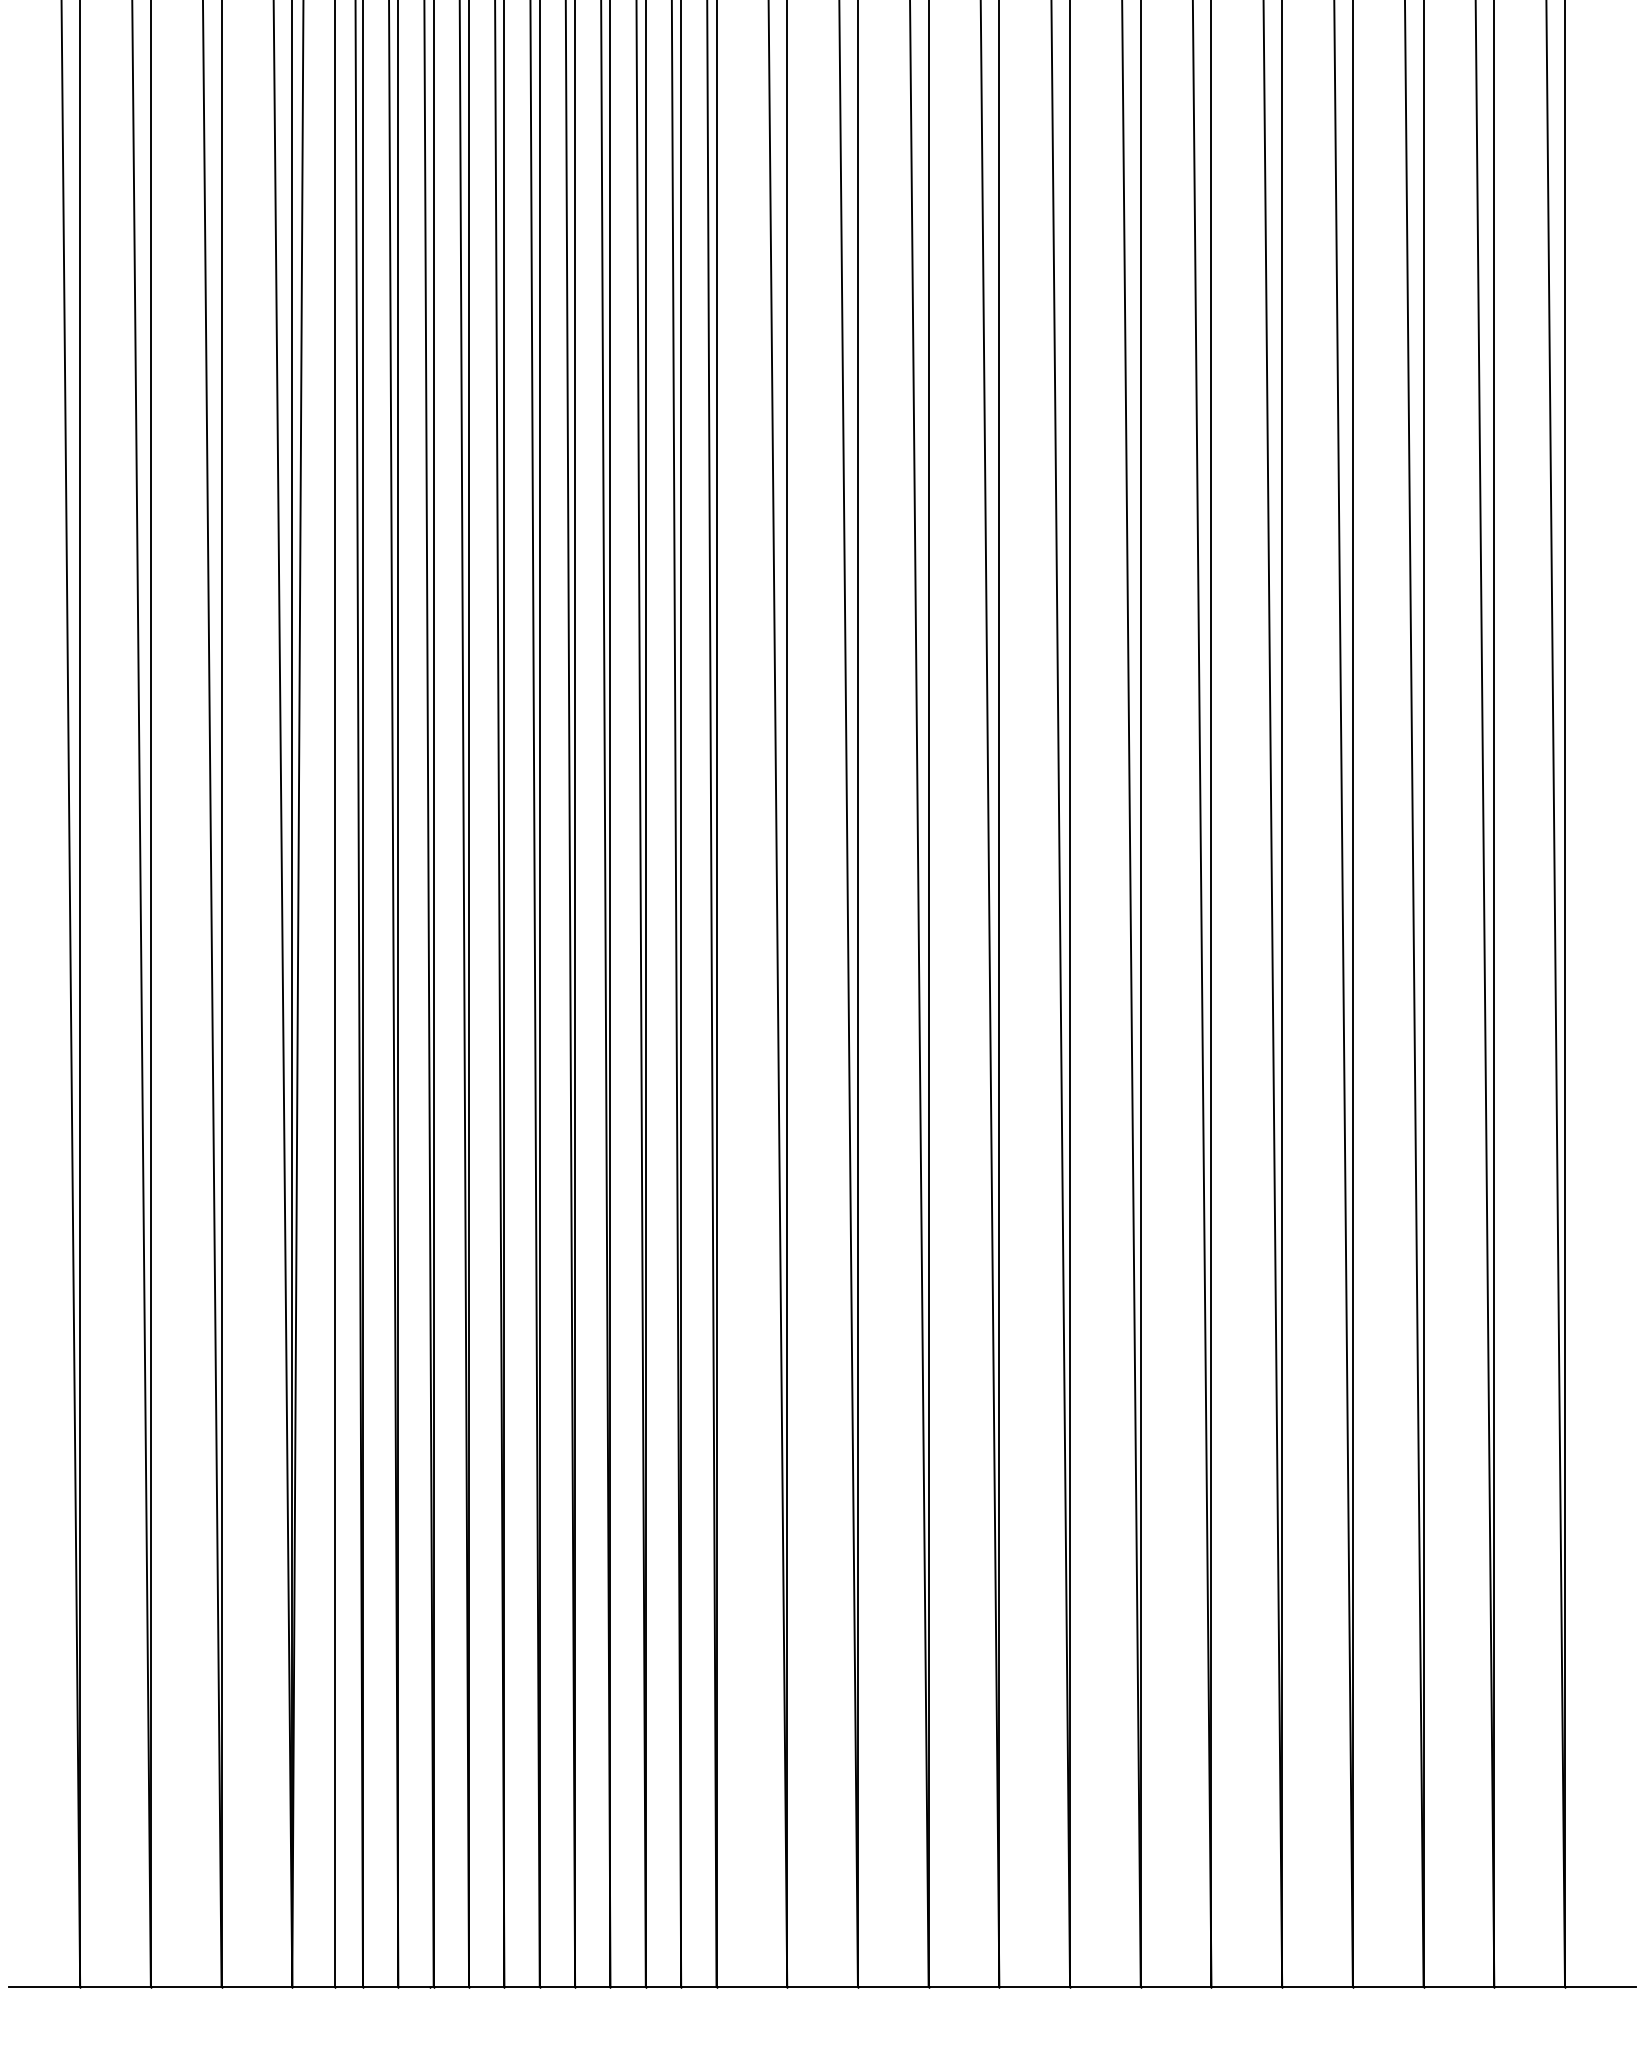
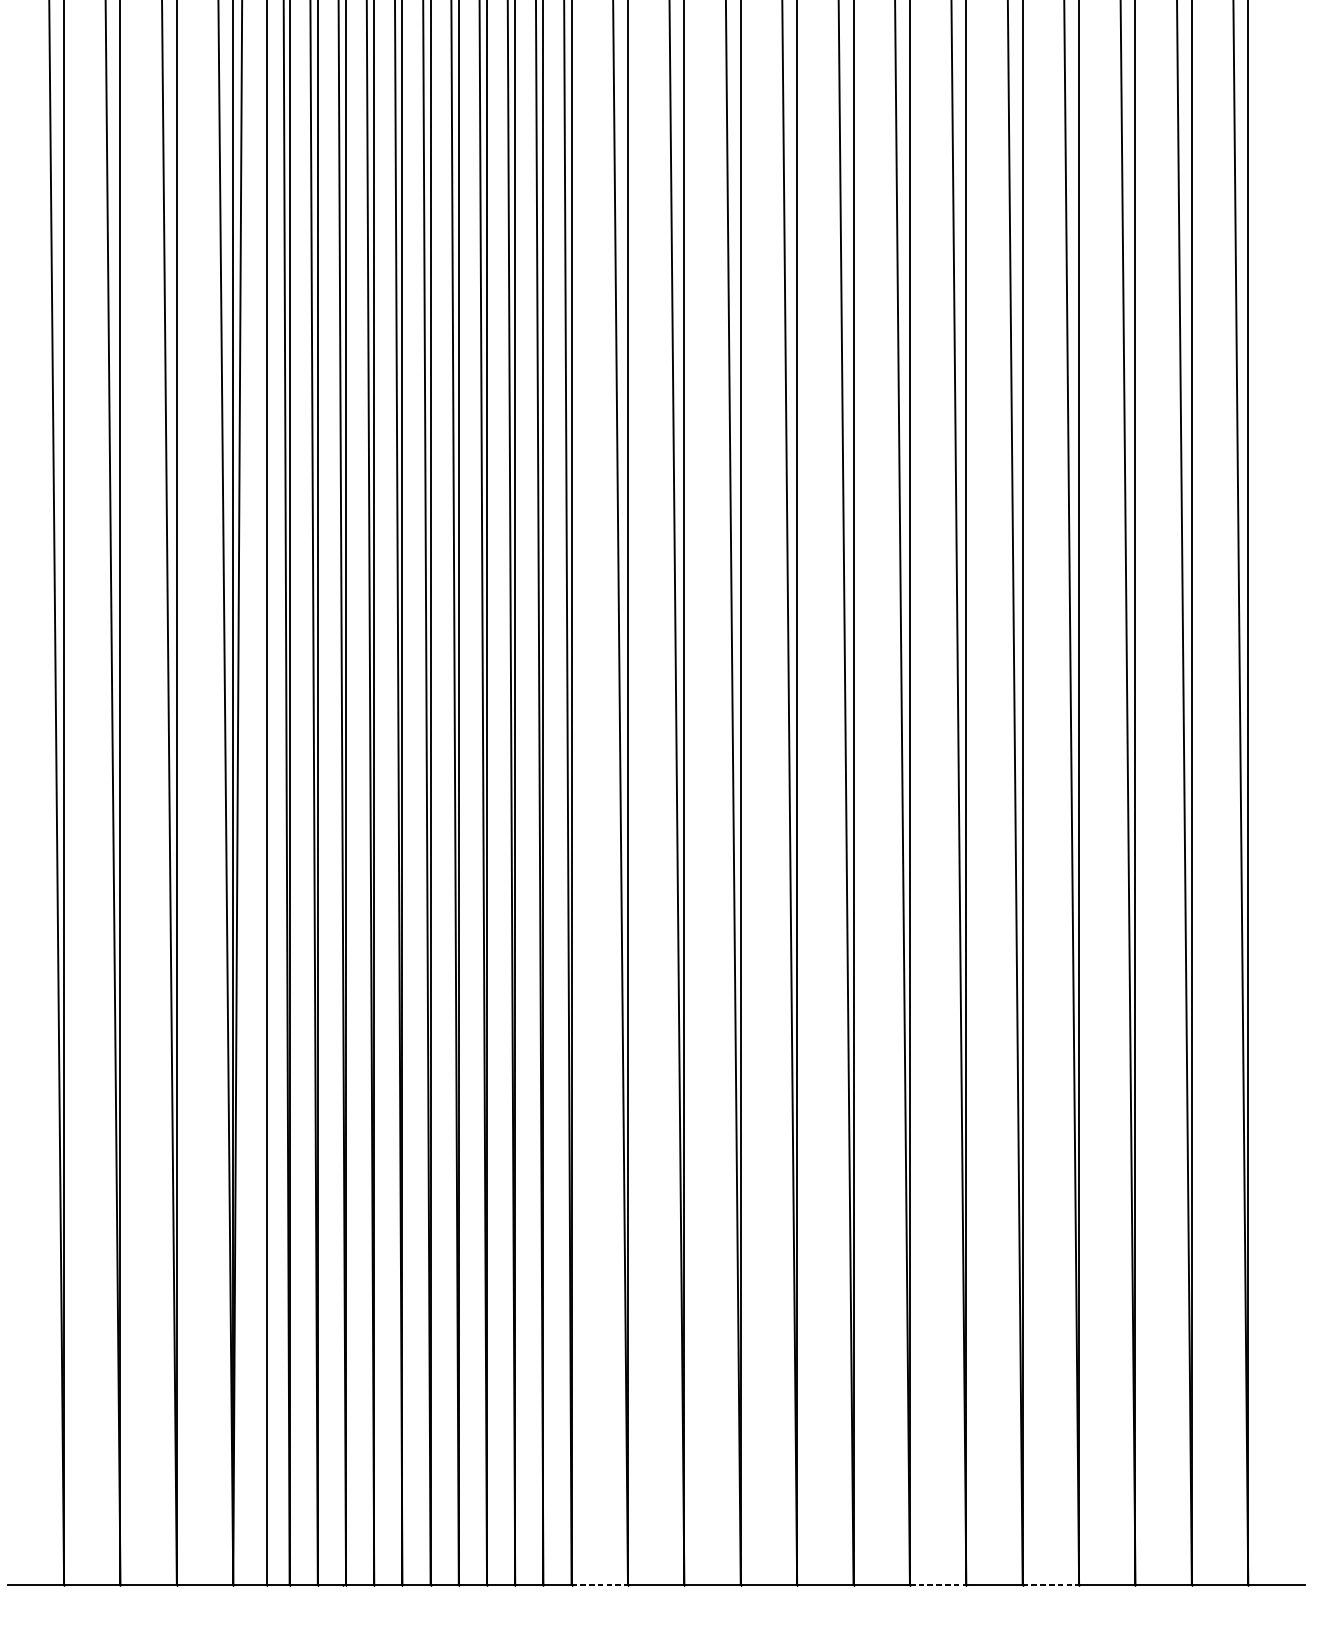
line: (752, 1986) -> (600, 1584), solid -> dashed
line: (1176, 1986) -> (938, 1584), solid -> dashed
line: (1318, 1986) -> (1051, 1584), solid -> dashed

